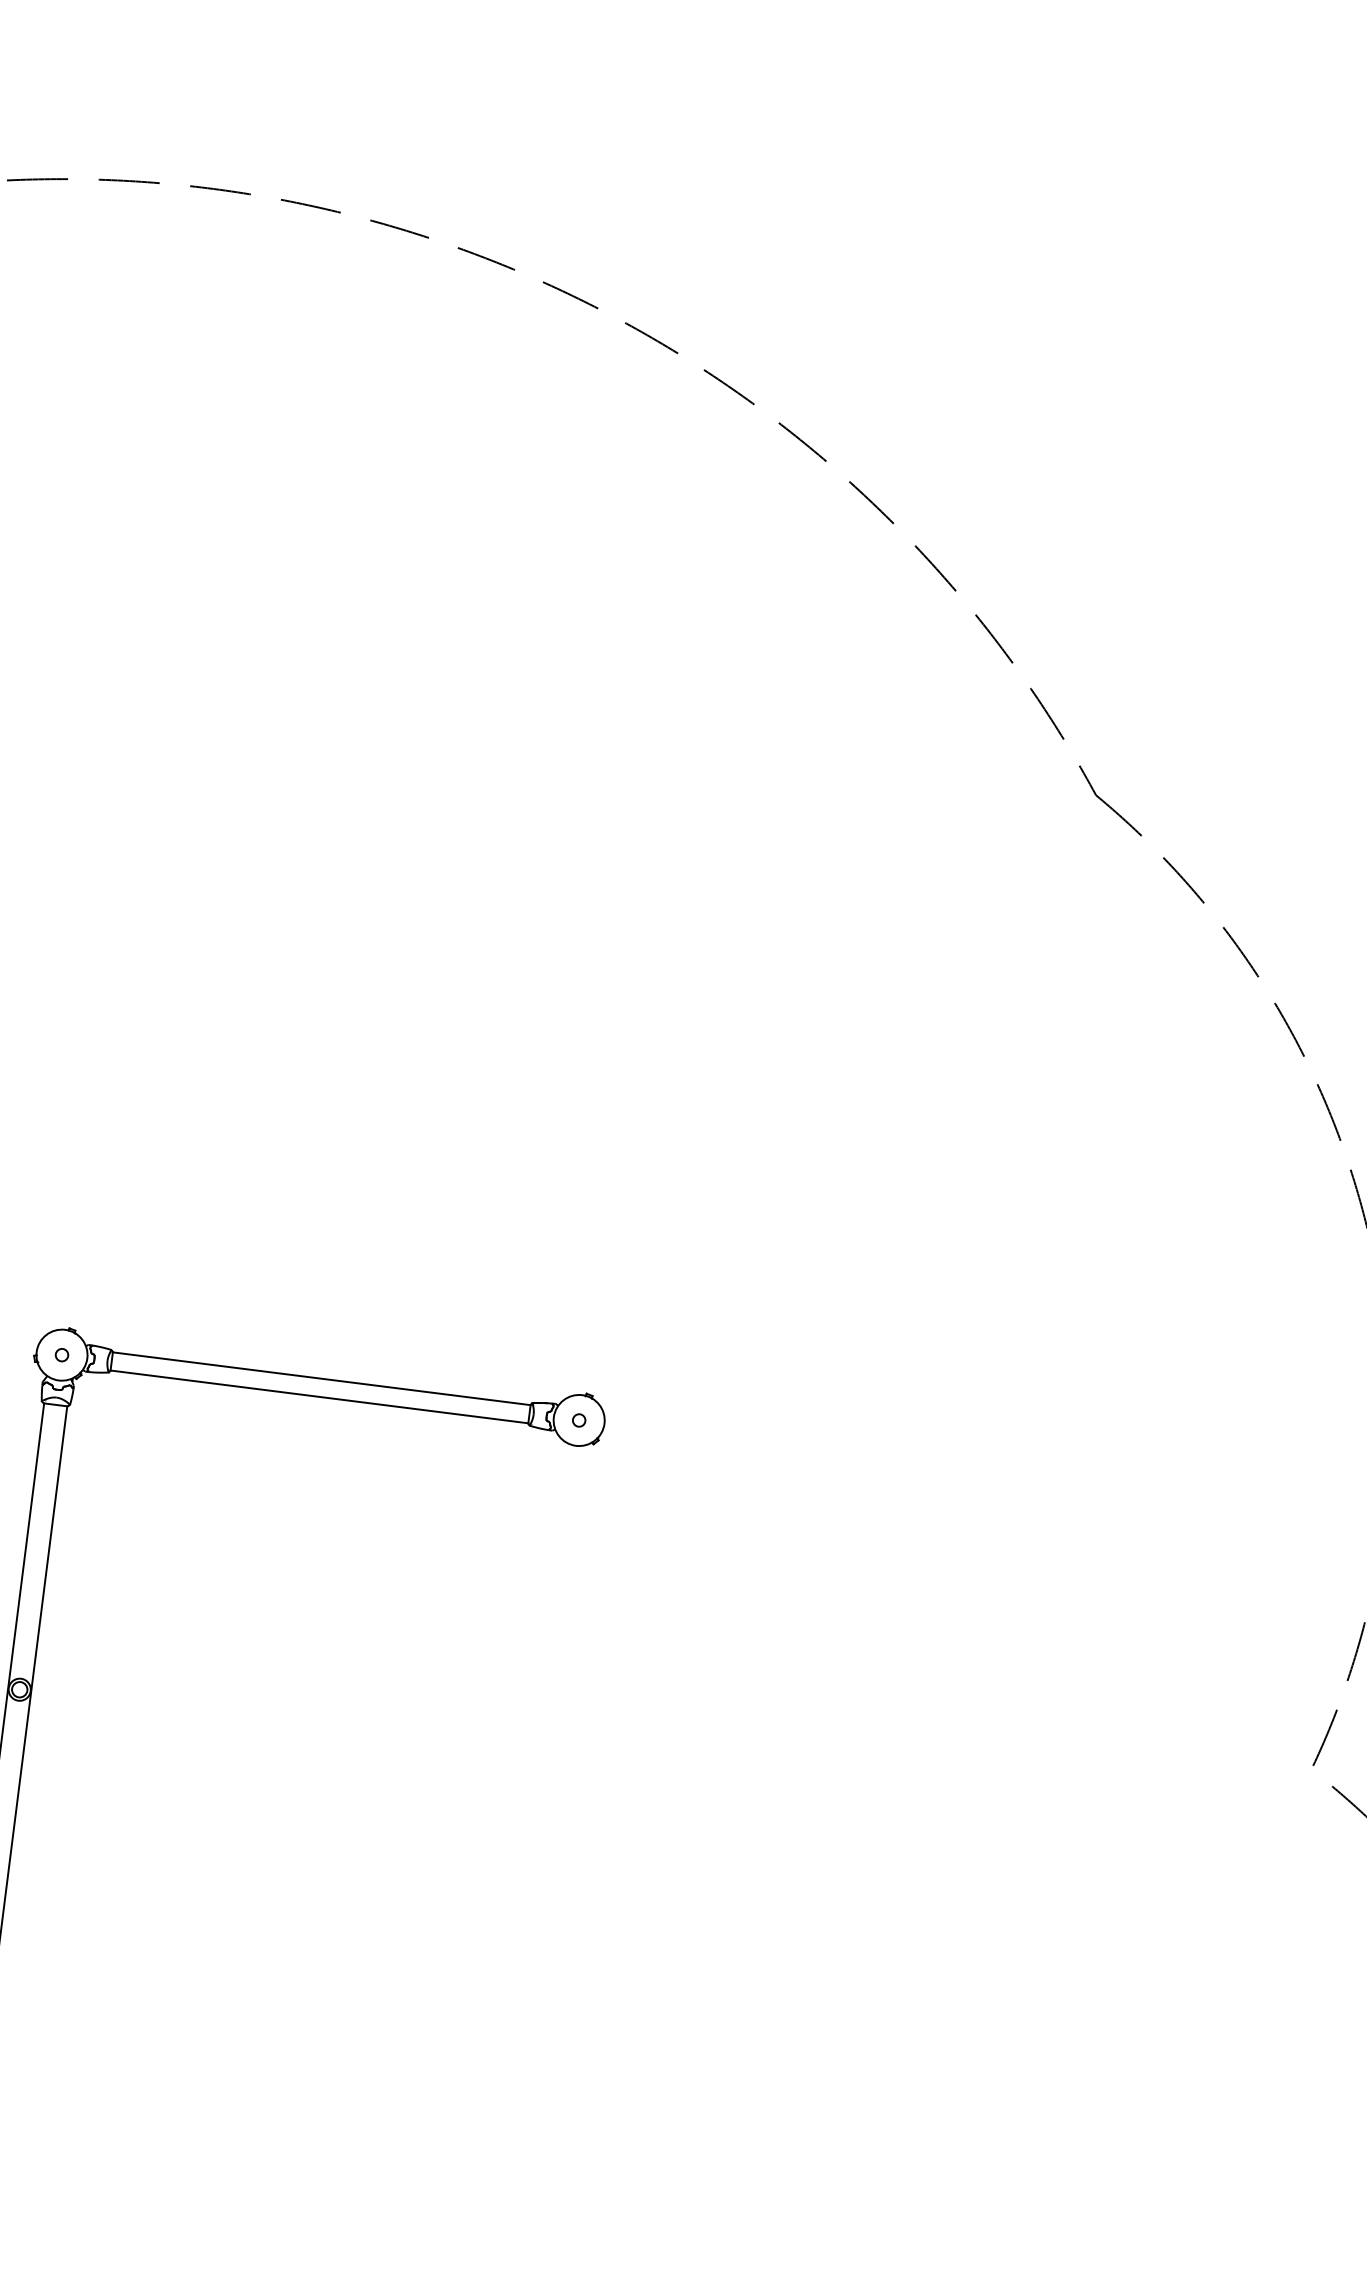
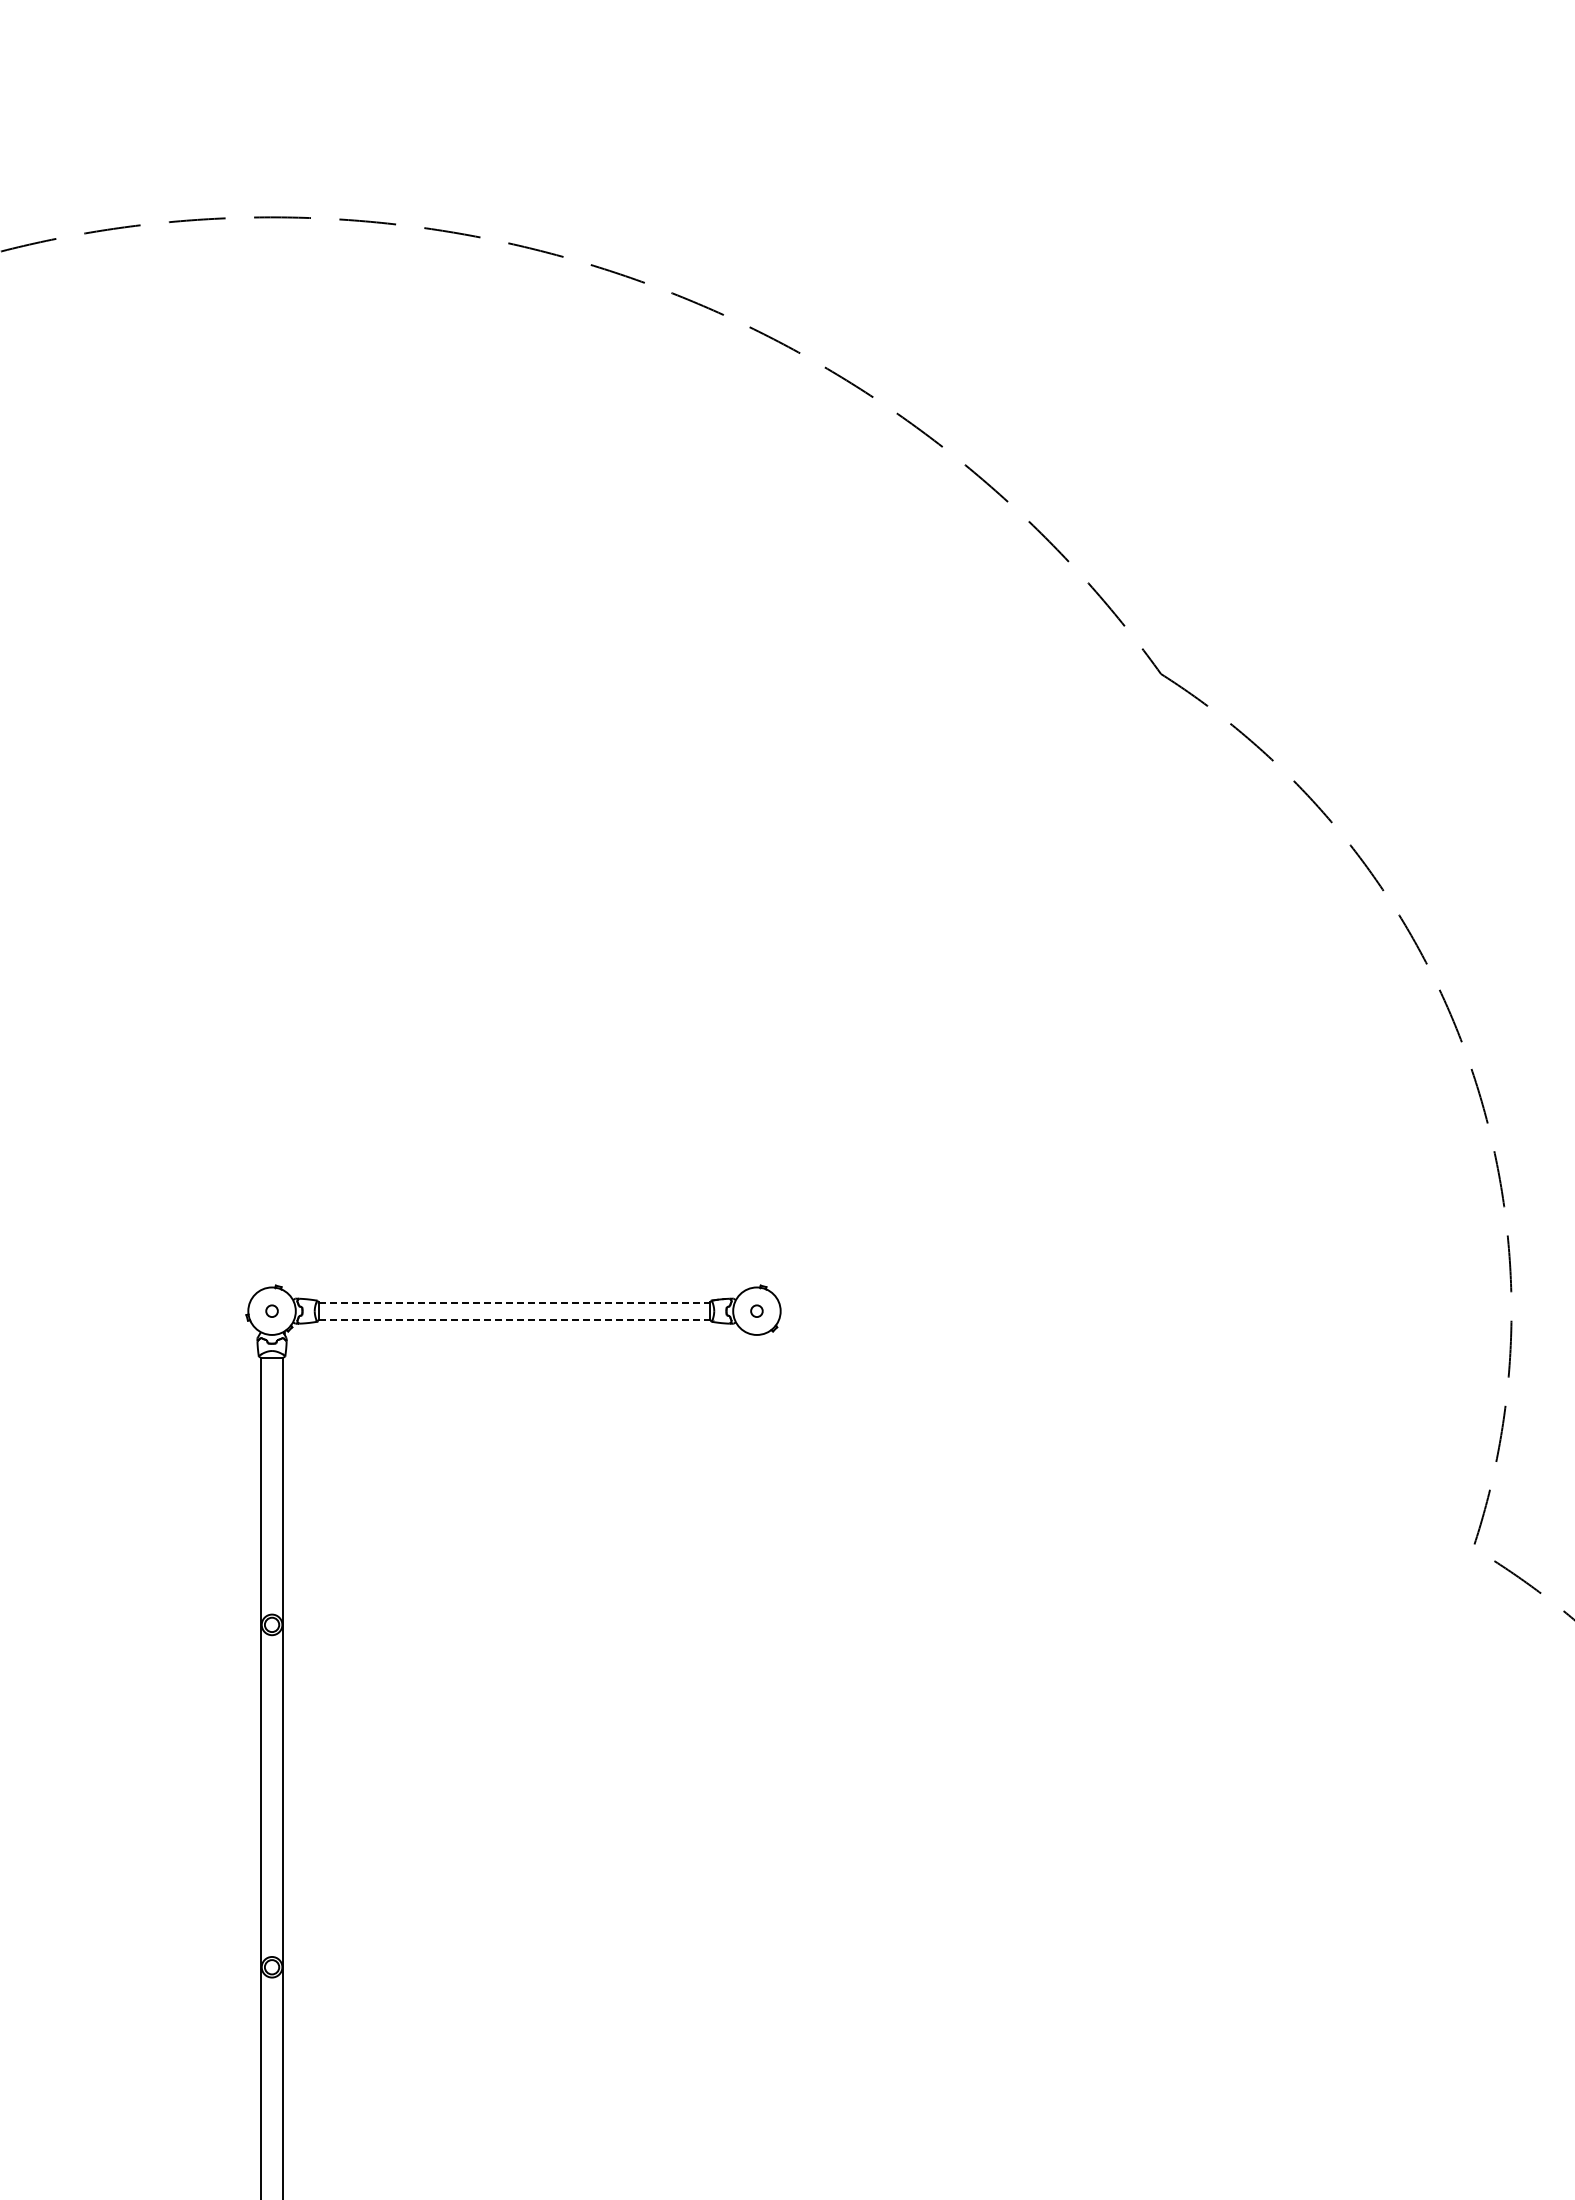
line: (321, 1378) -> (514, 1302), solid -> dashed
line: (319, 1396) -> (514, 1319), solid -> dashed

